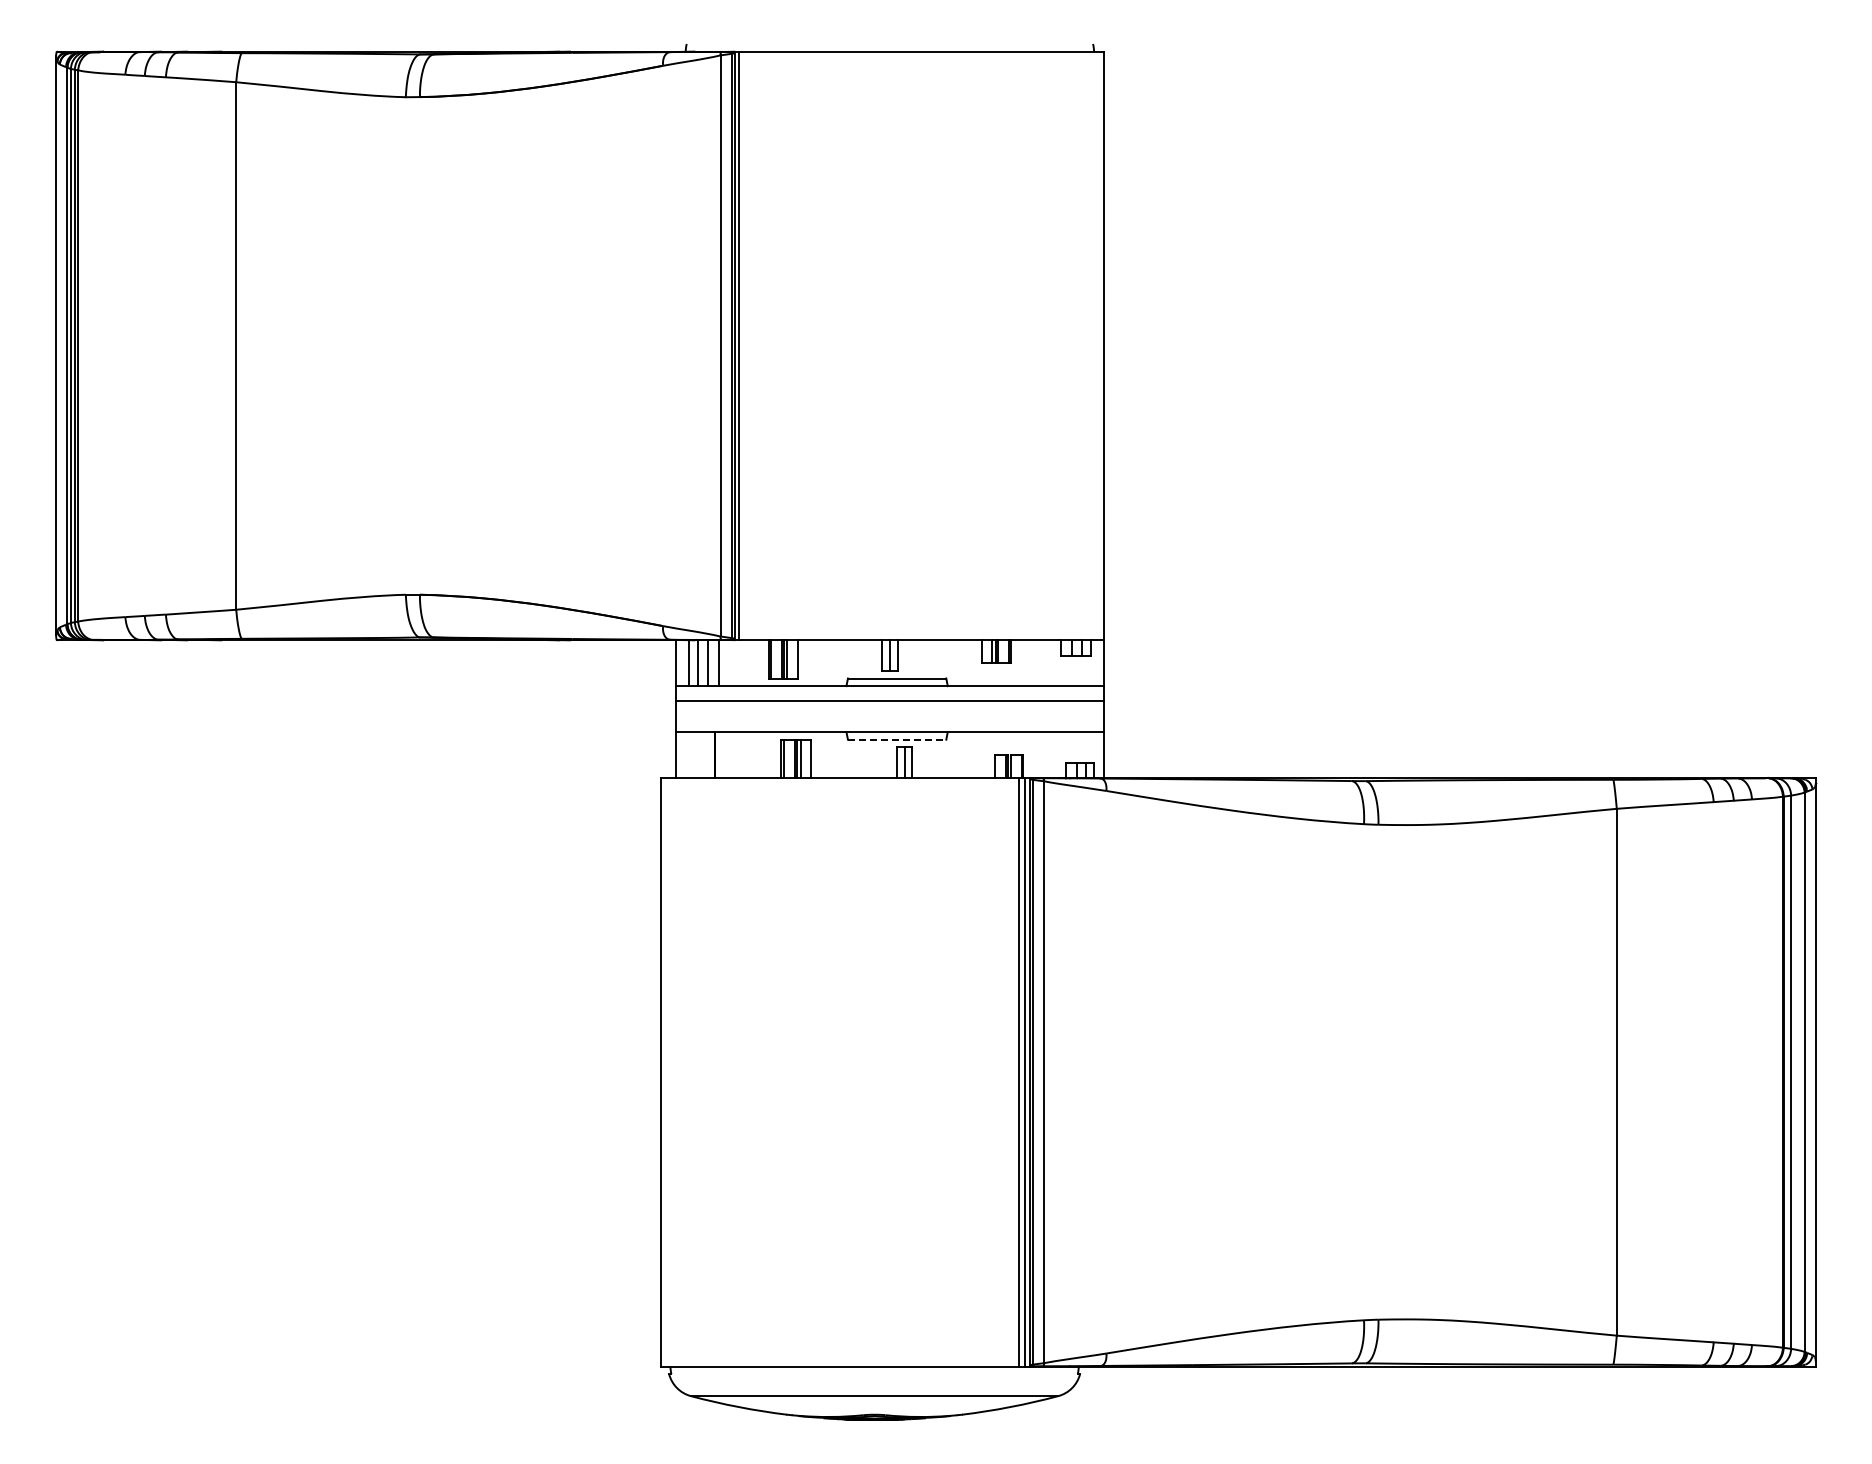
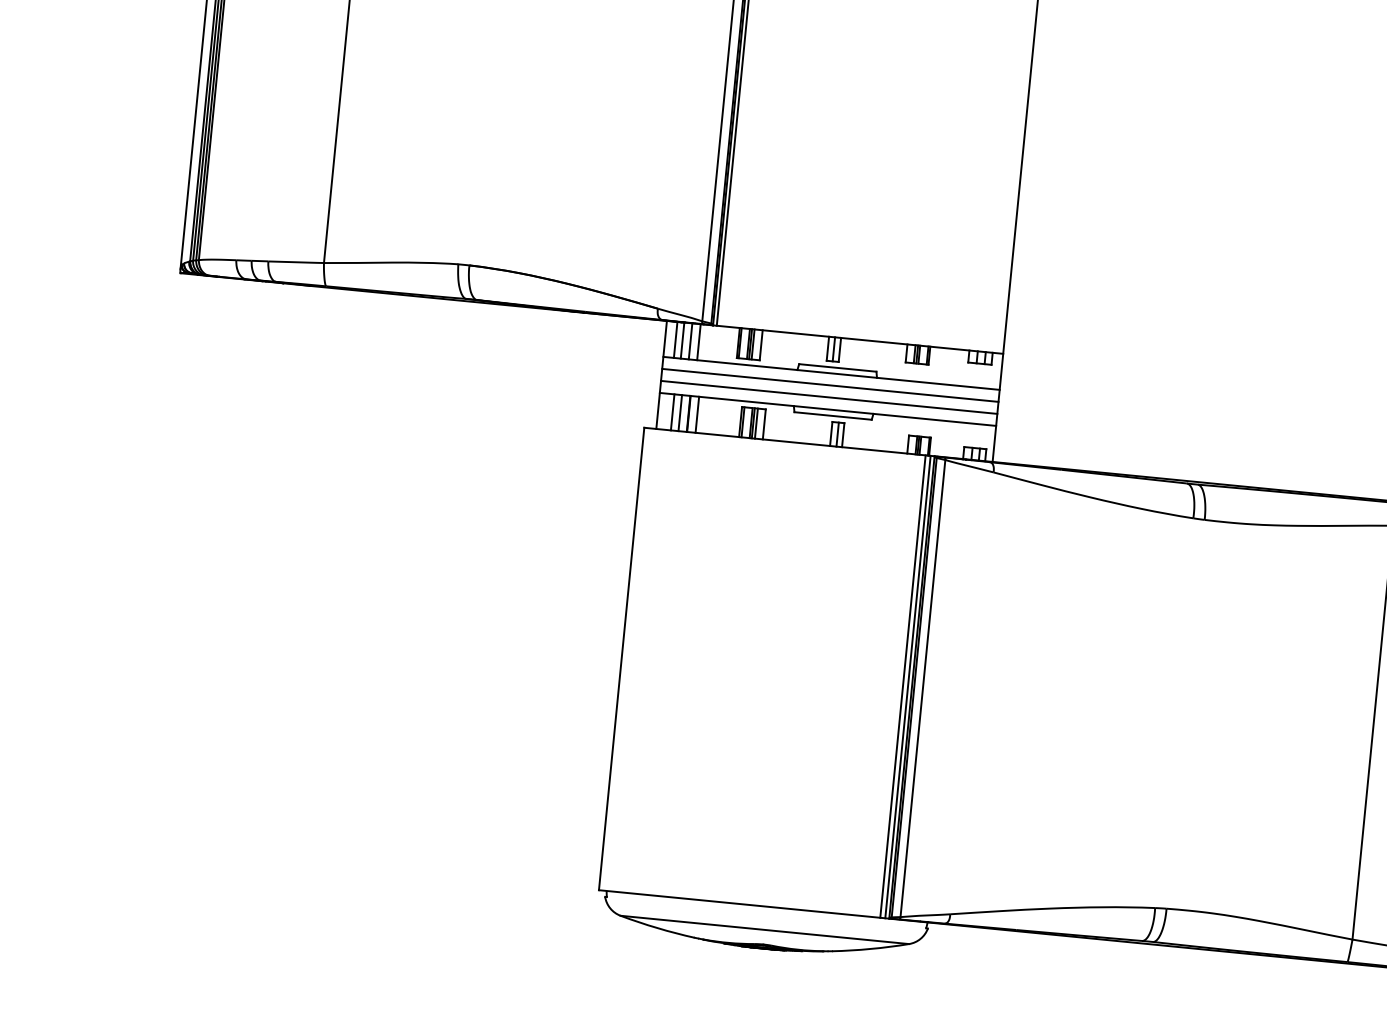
line: (889, 716) -> (828, 397), added
line: (897, 739) -> (833, 415), dashed -> solid
line: (694, 754) -> (672, 412), added
line: (704, 754) -> (680, 412), added
line: (725, 754) -> (697, 414), added

